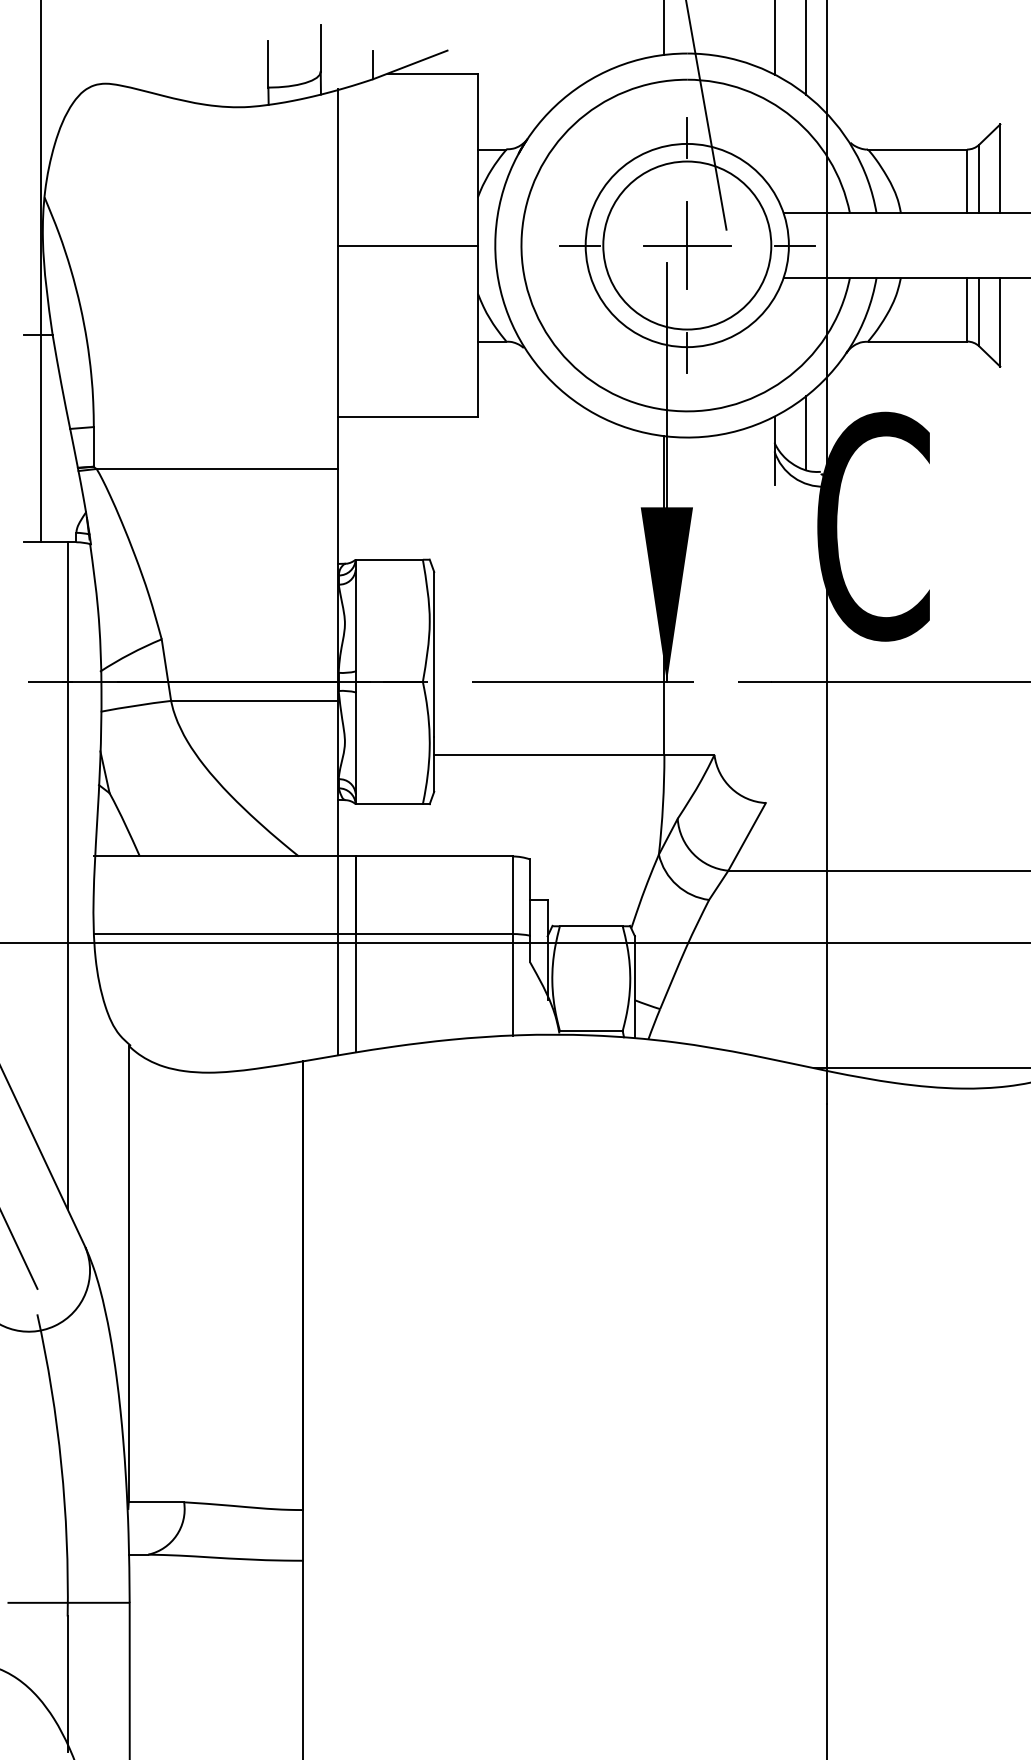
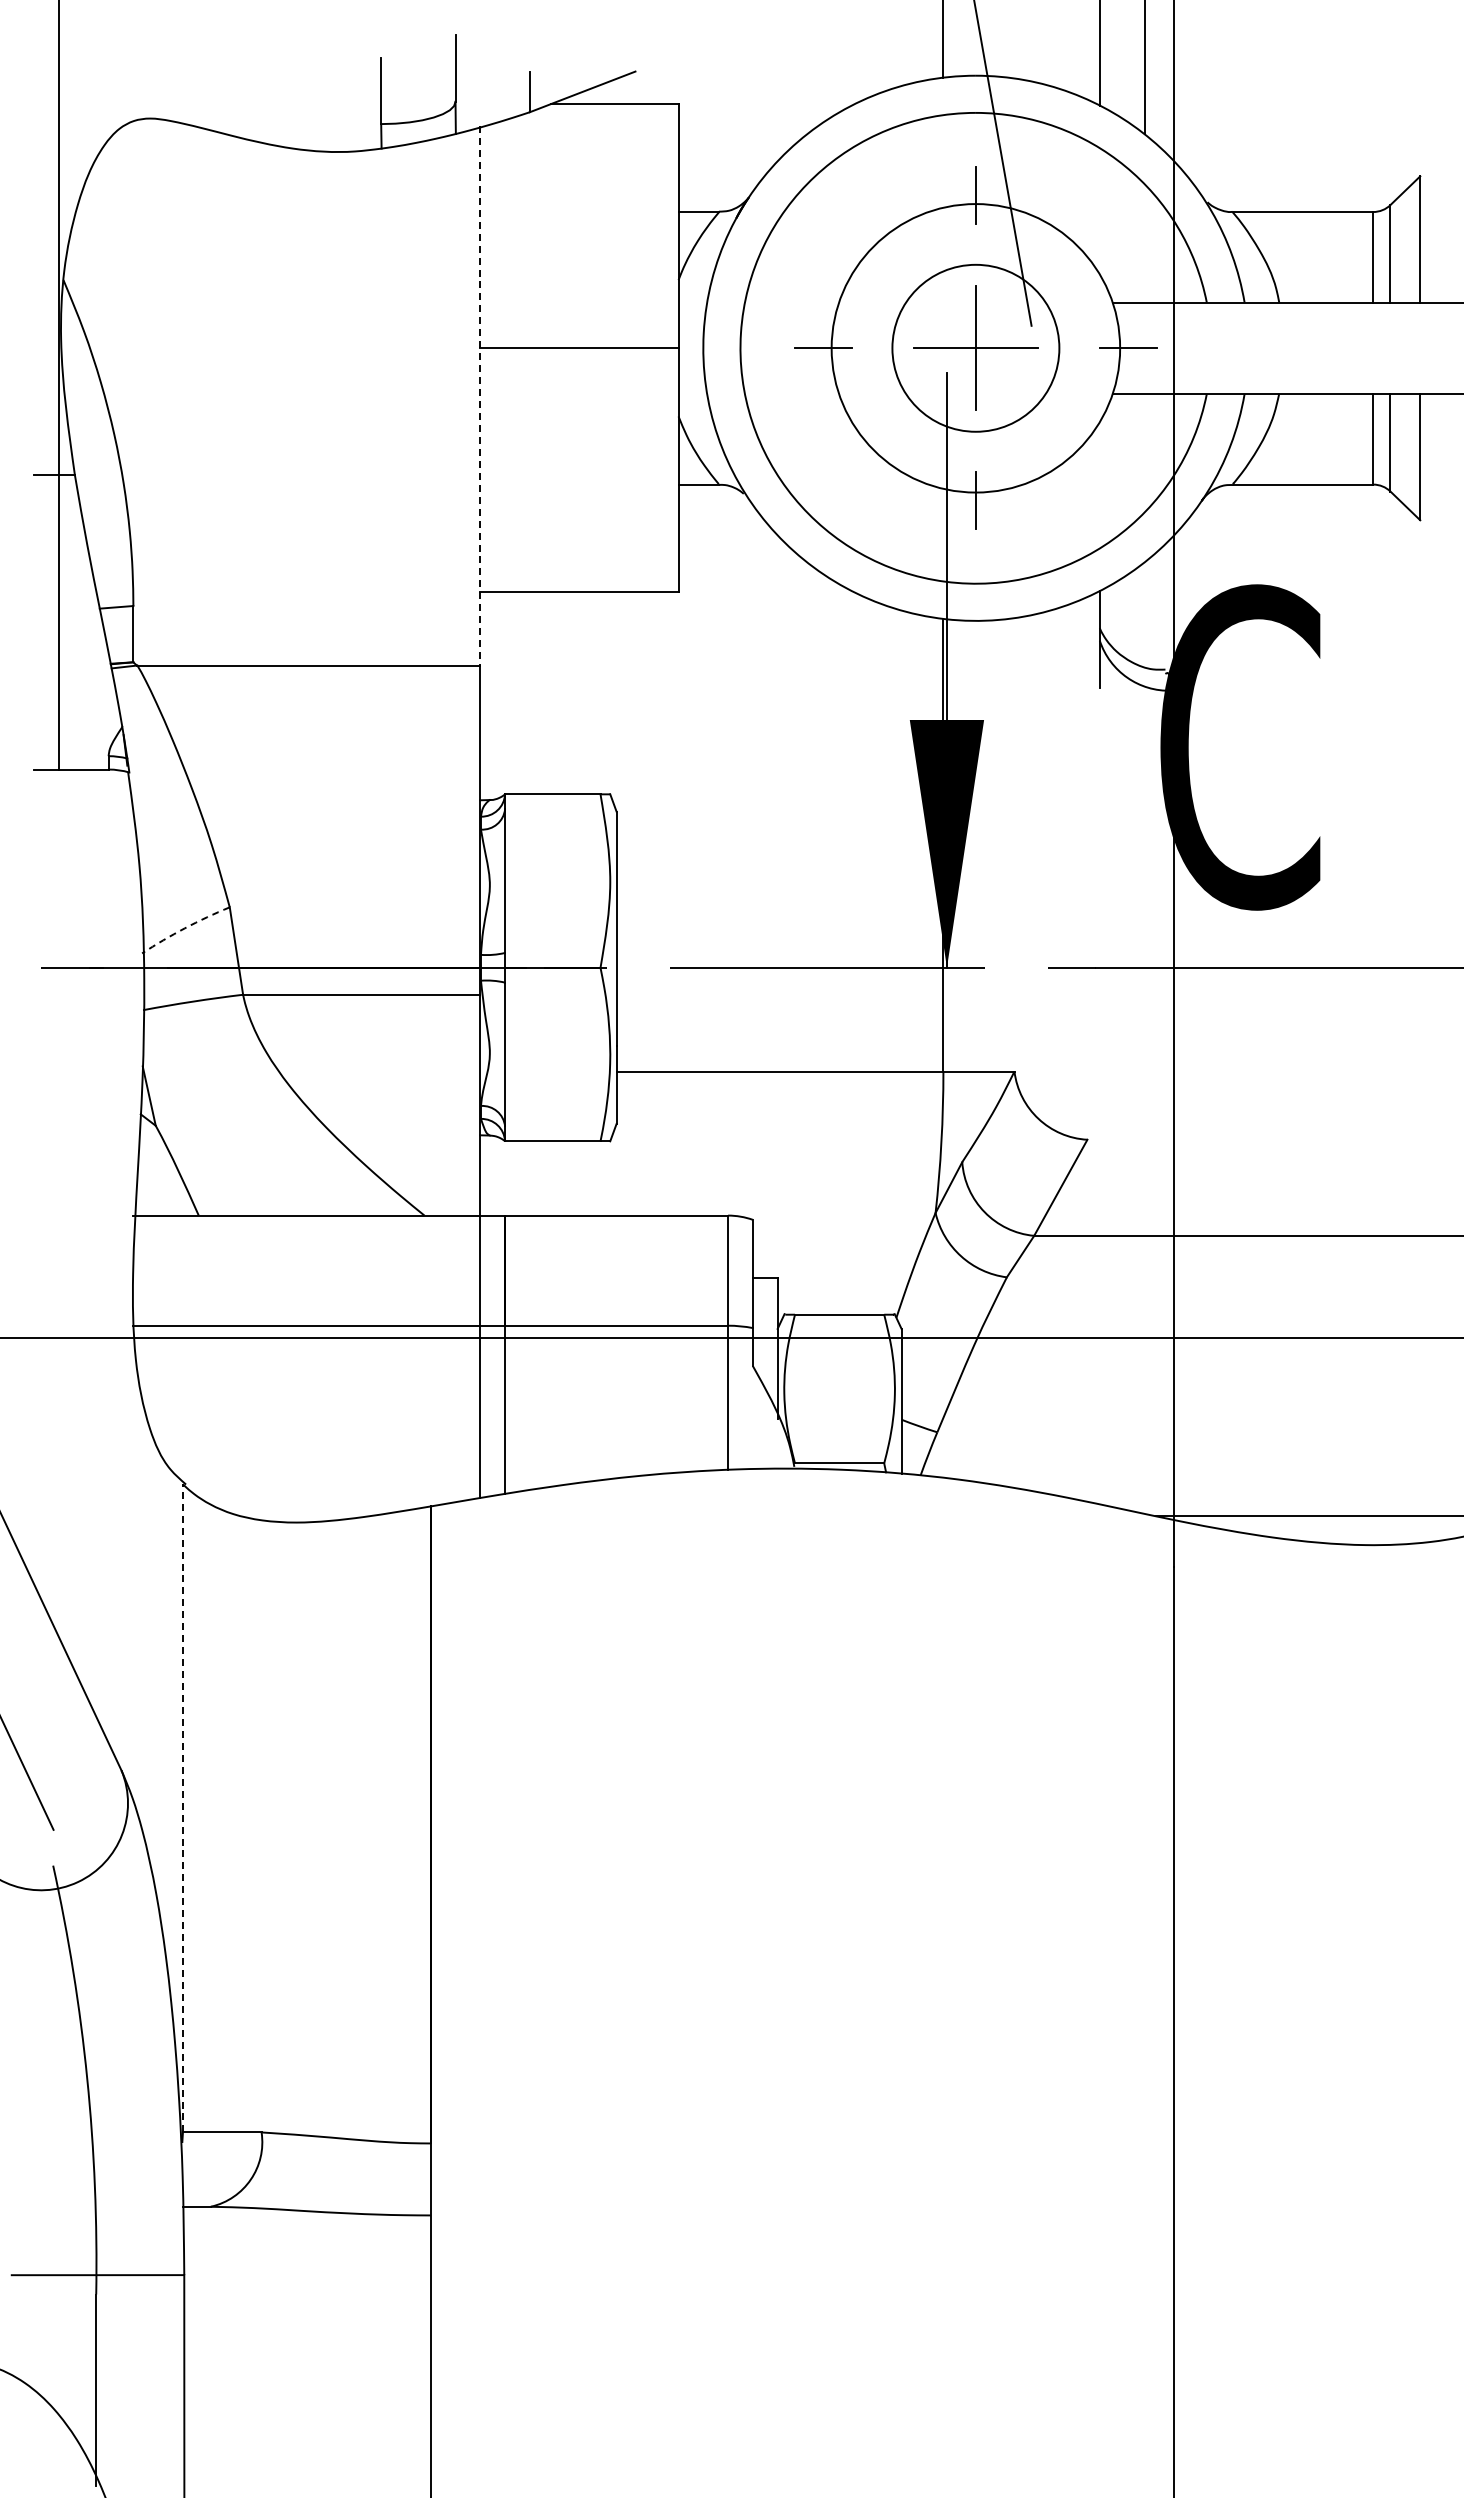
circle: (687, 245) -> (975, 348), size x0.7
line: (338, 278) -> (480, 395), solid -> dashed
line: (806, 433) -> (1144, 614), removed
arc: (129, 654) -> (184, 928), solid -> dashed
line: (67, 875) -> (96, 1242), removed
line: (128, 1273) -> (182, 1807), solid -> dashed

